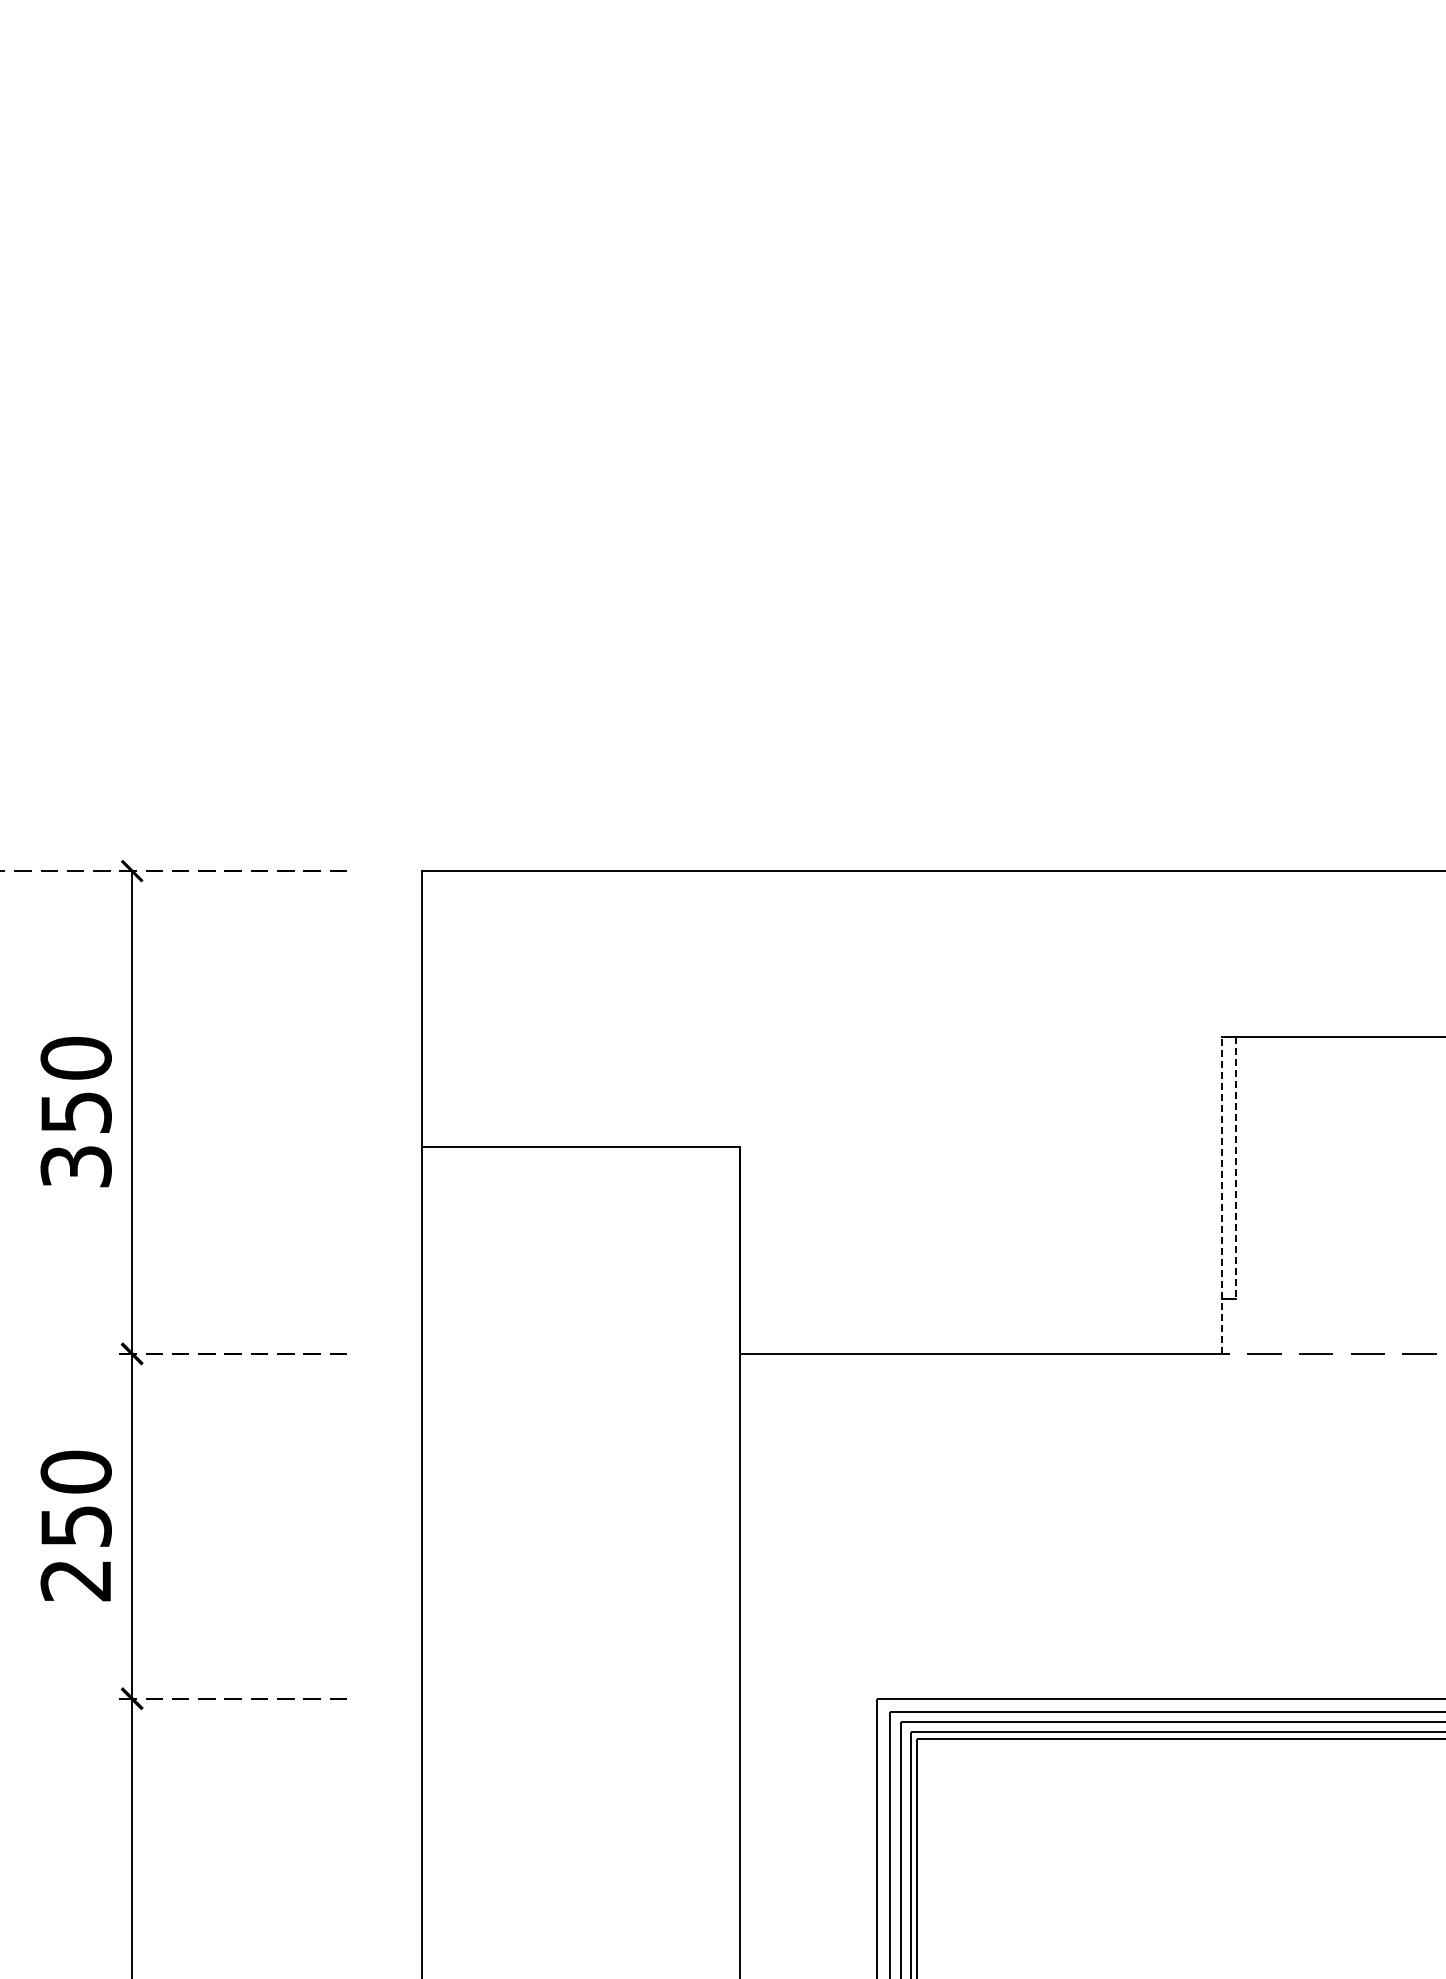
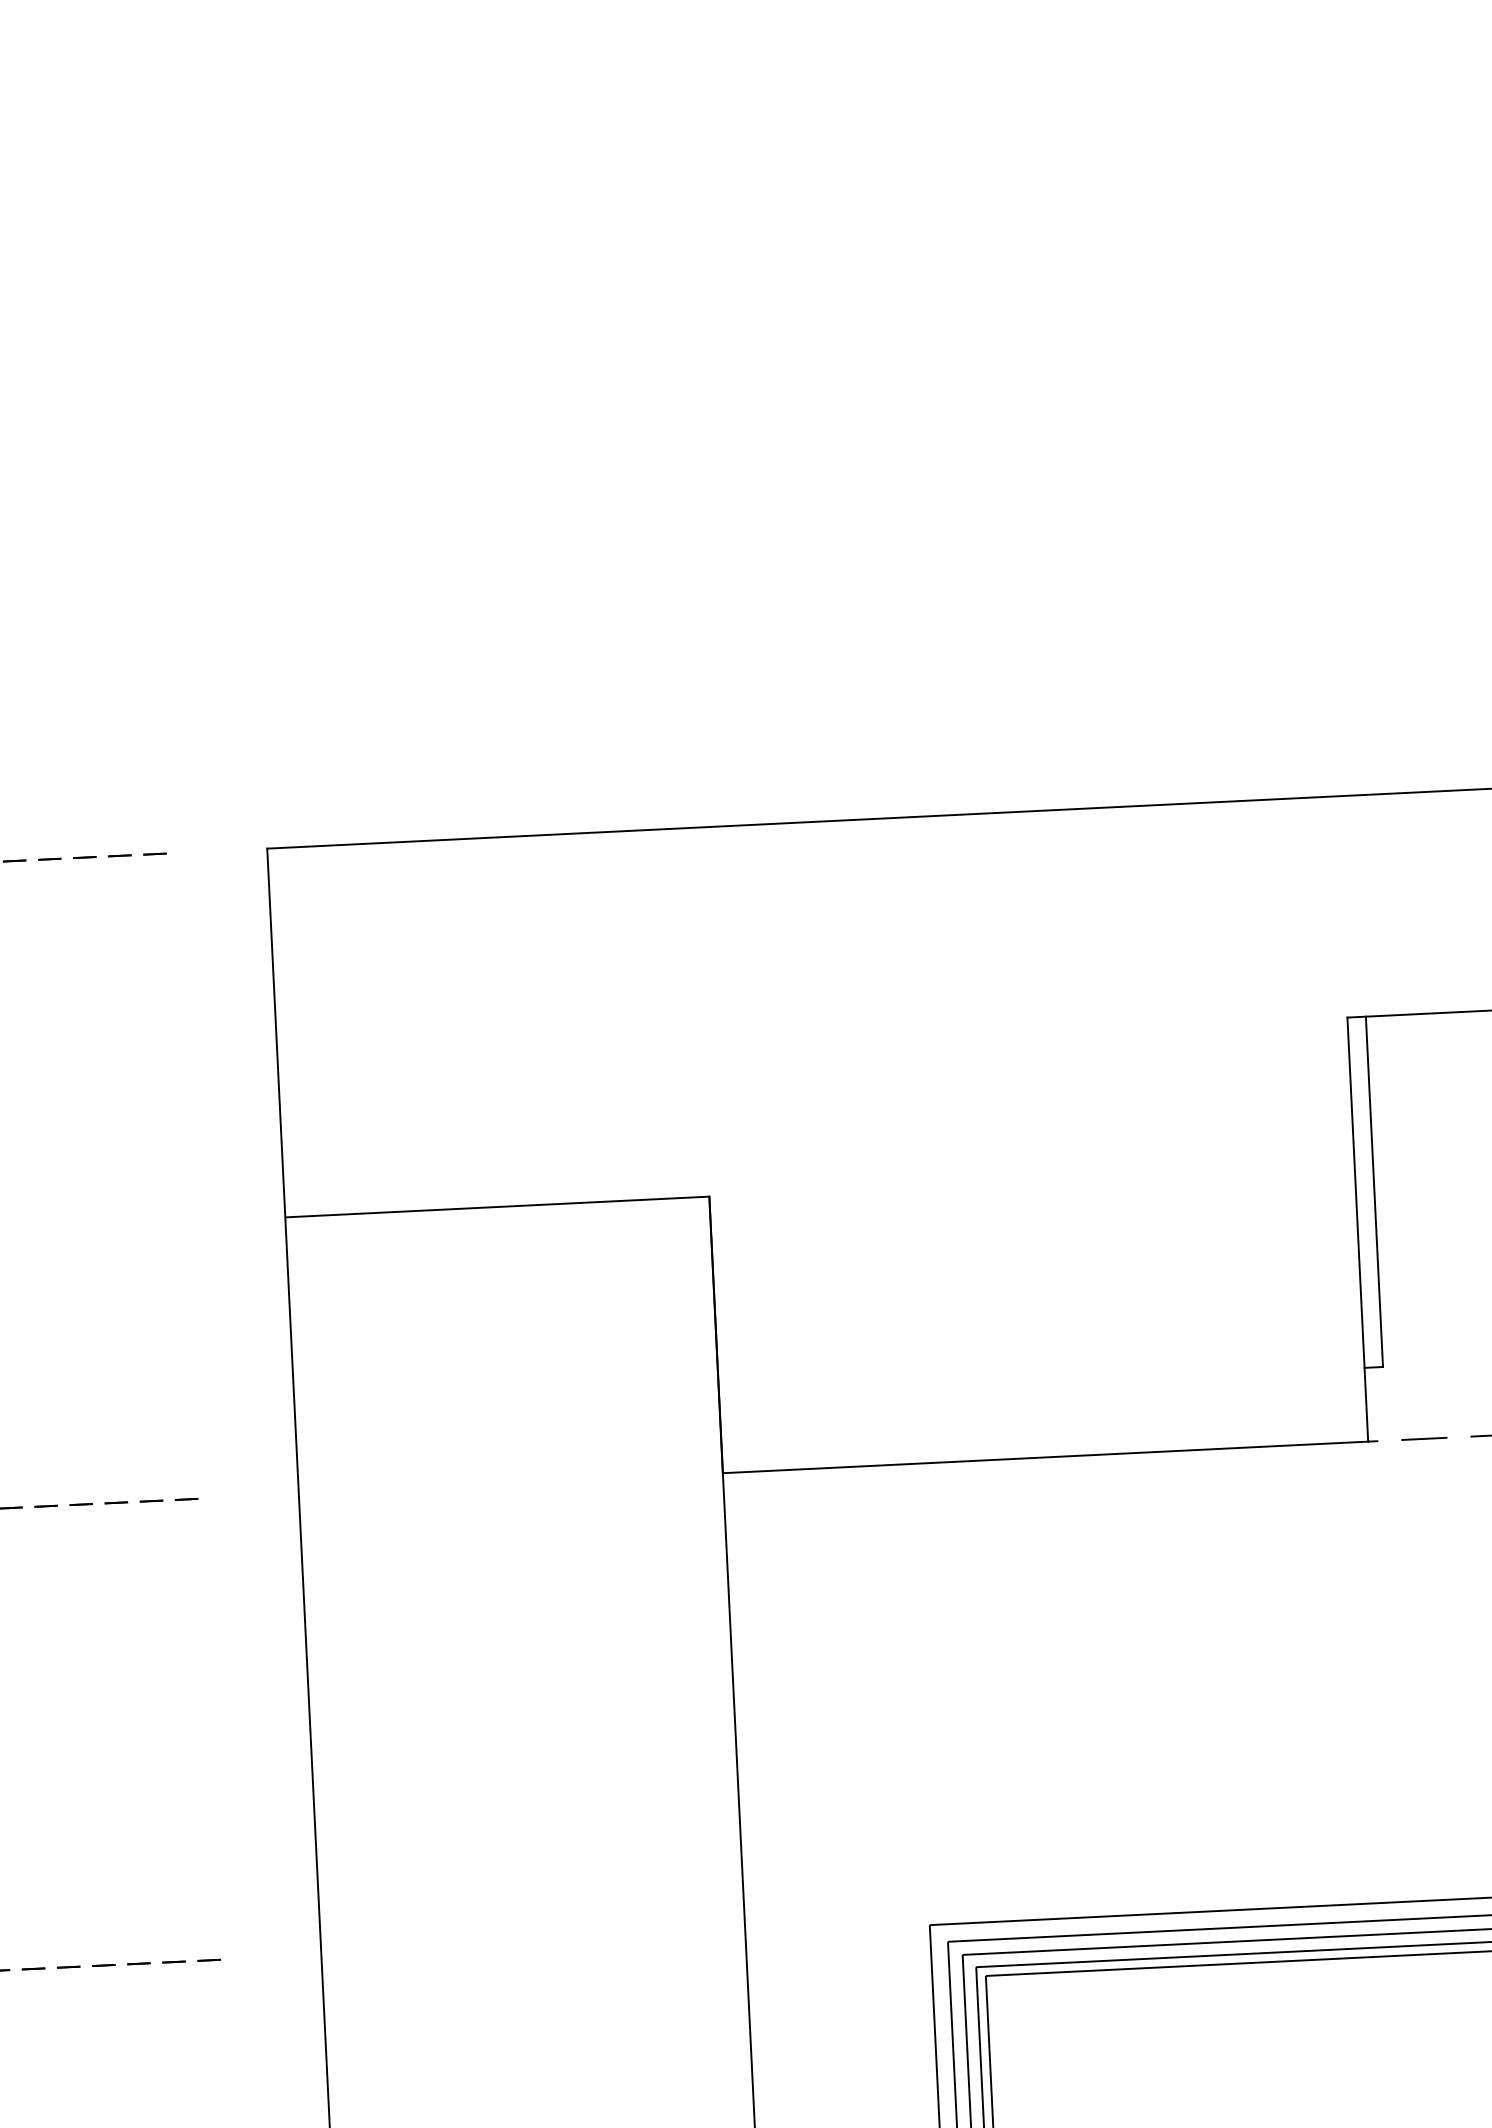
line: (1236, 1168) -> (1375, 1192), dashed -> solid
line: (1222, 1195) -> (1358, 1229), dashed -> solid

